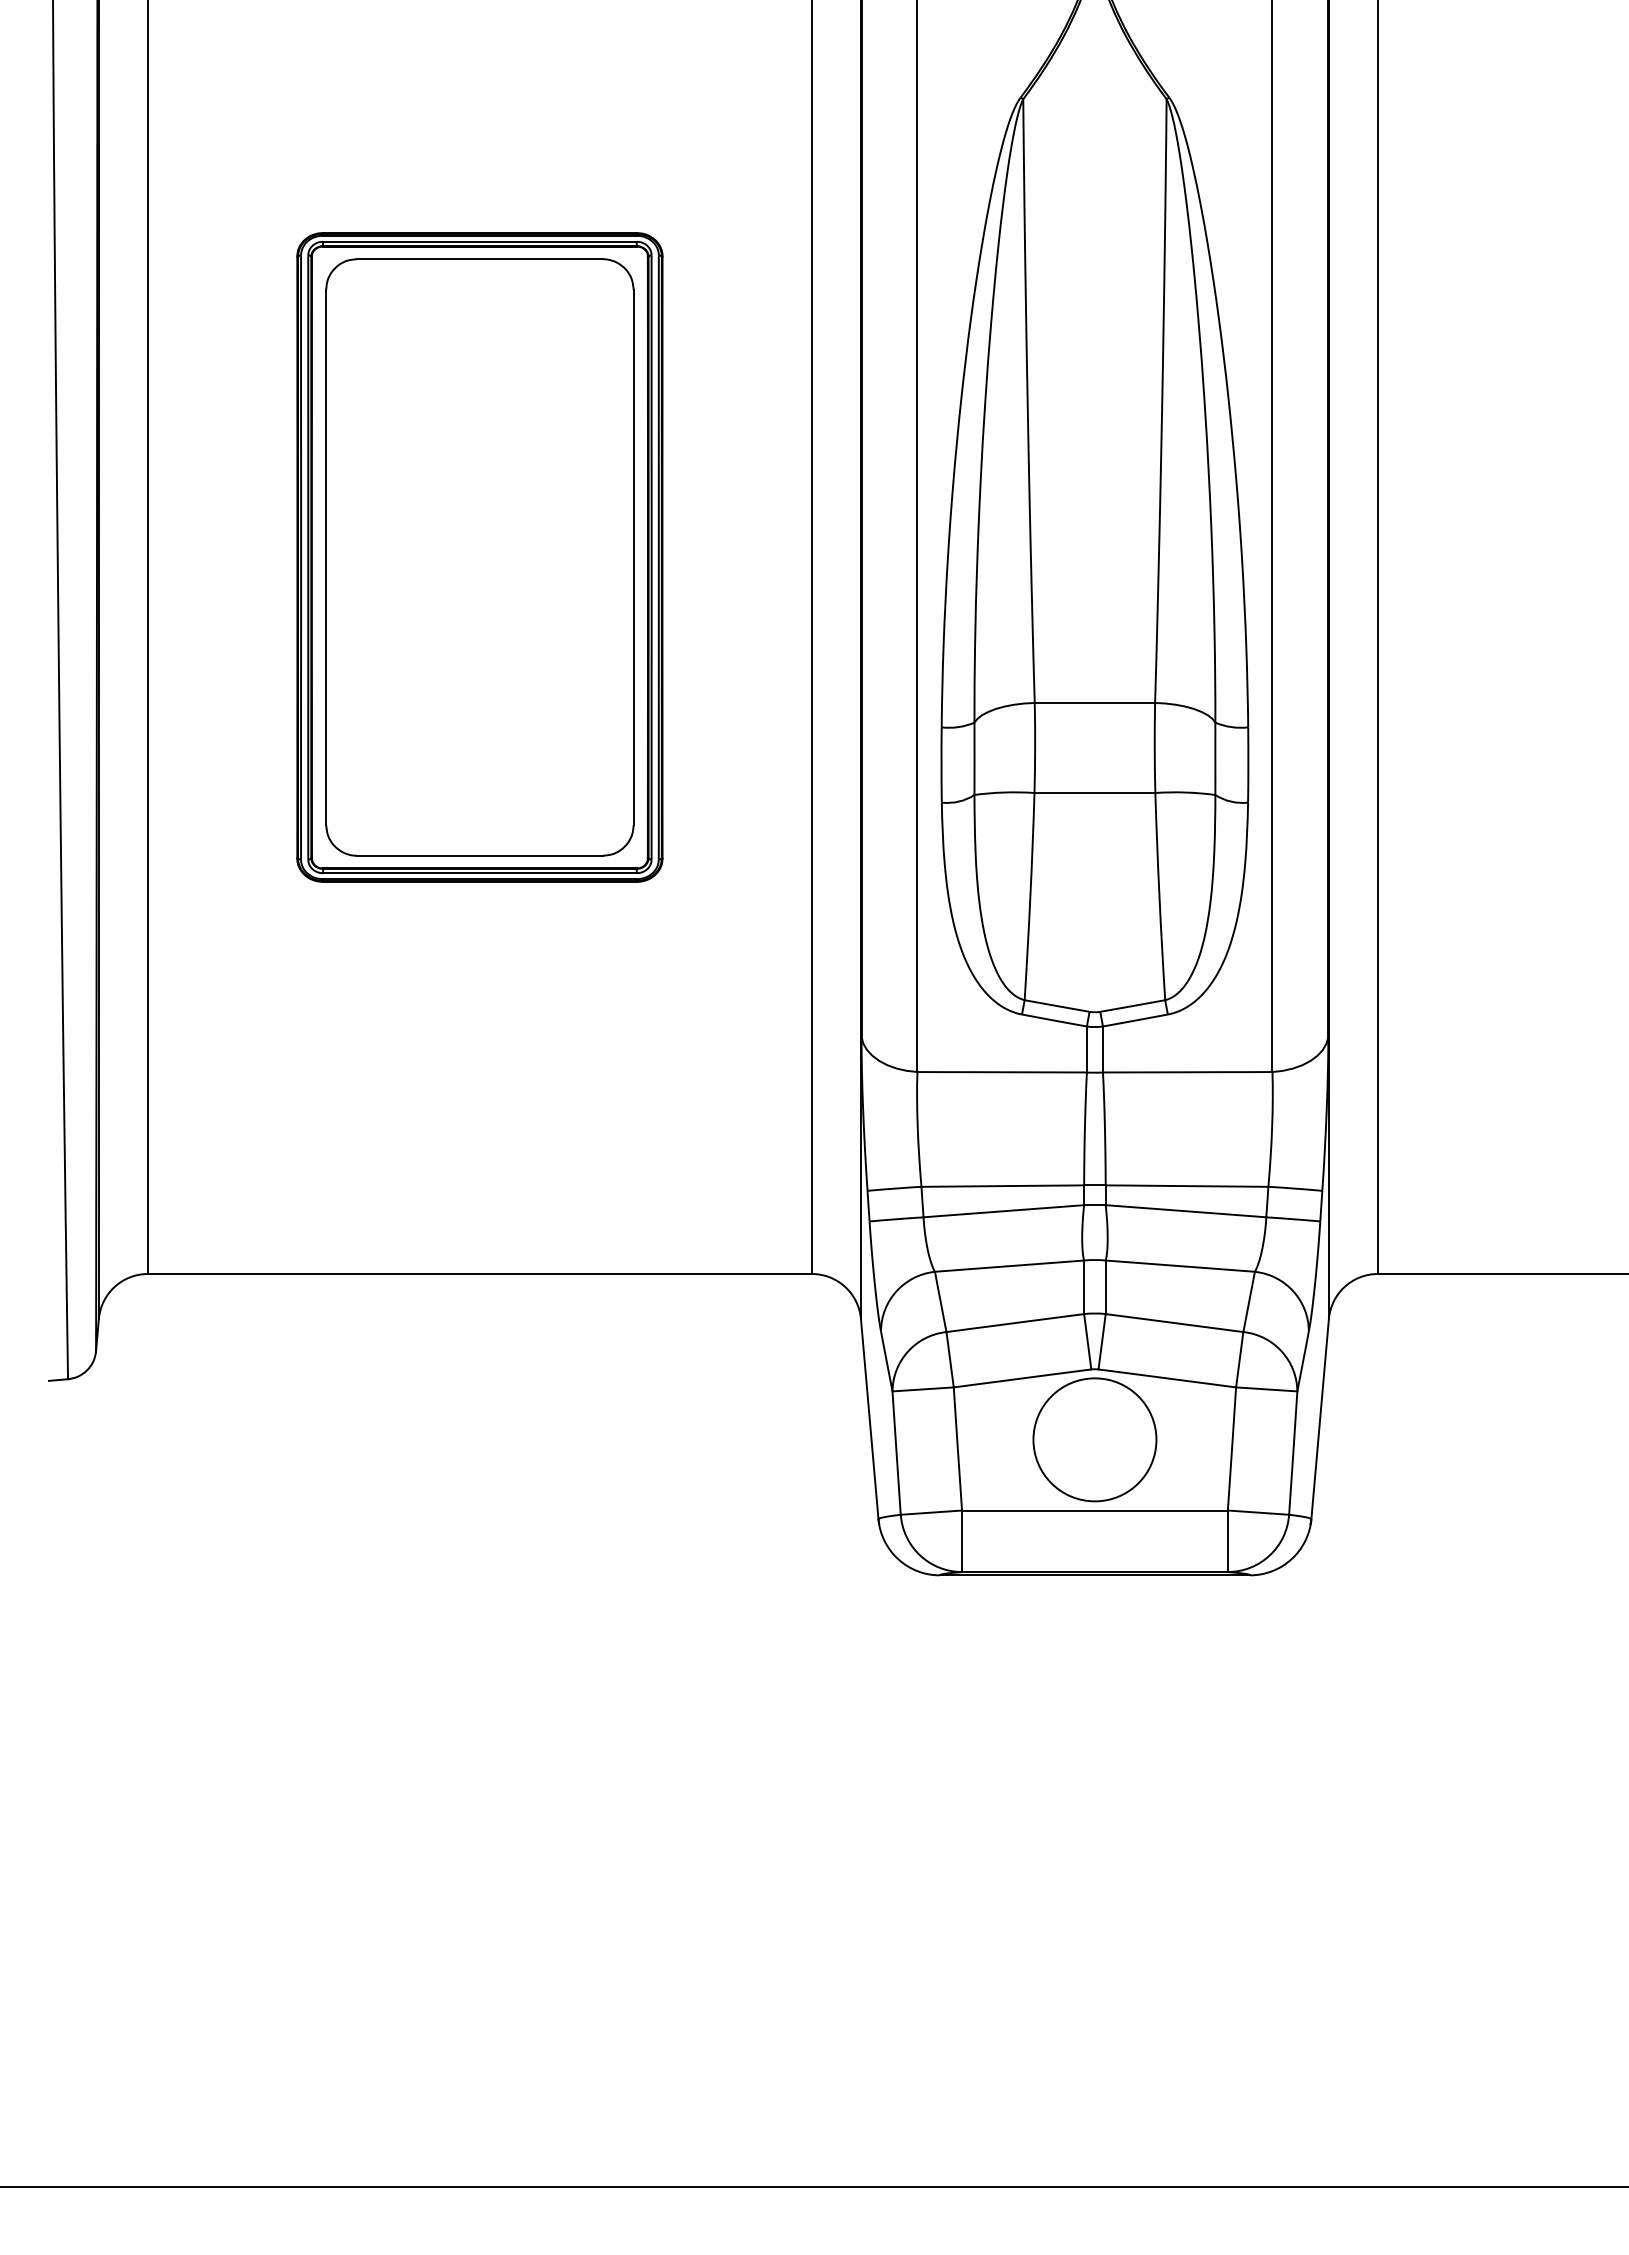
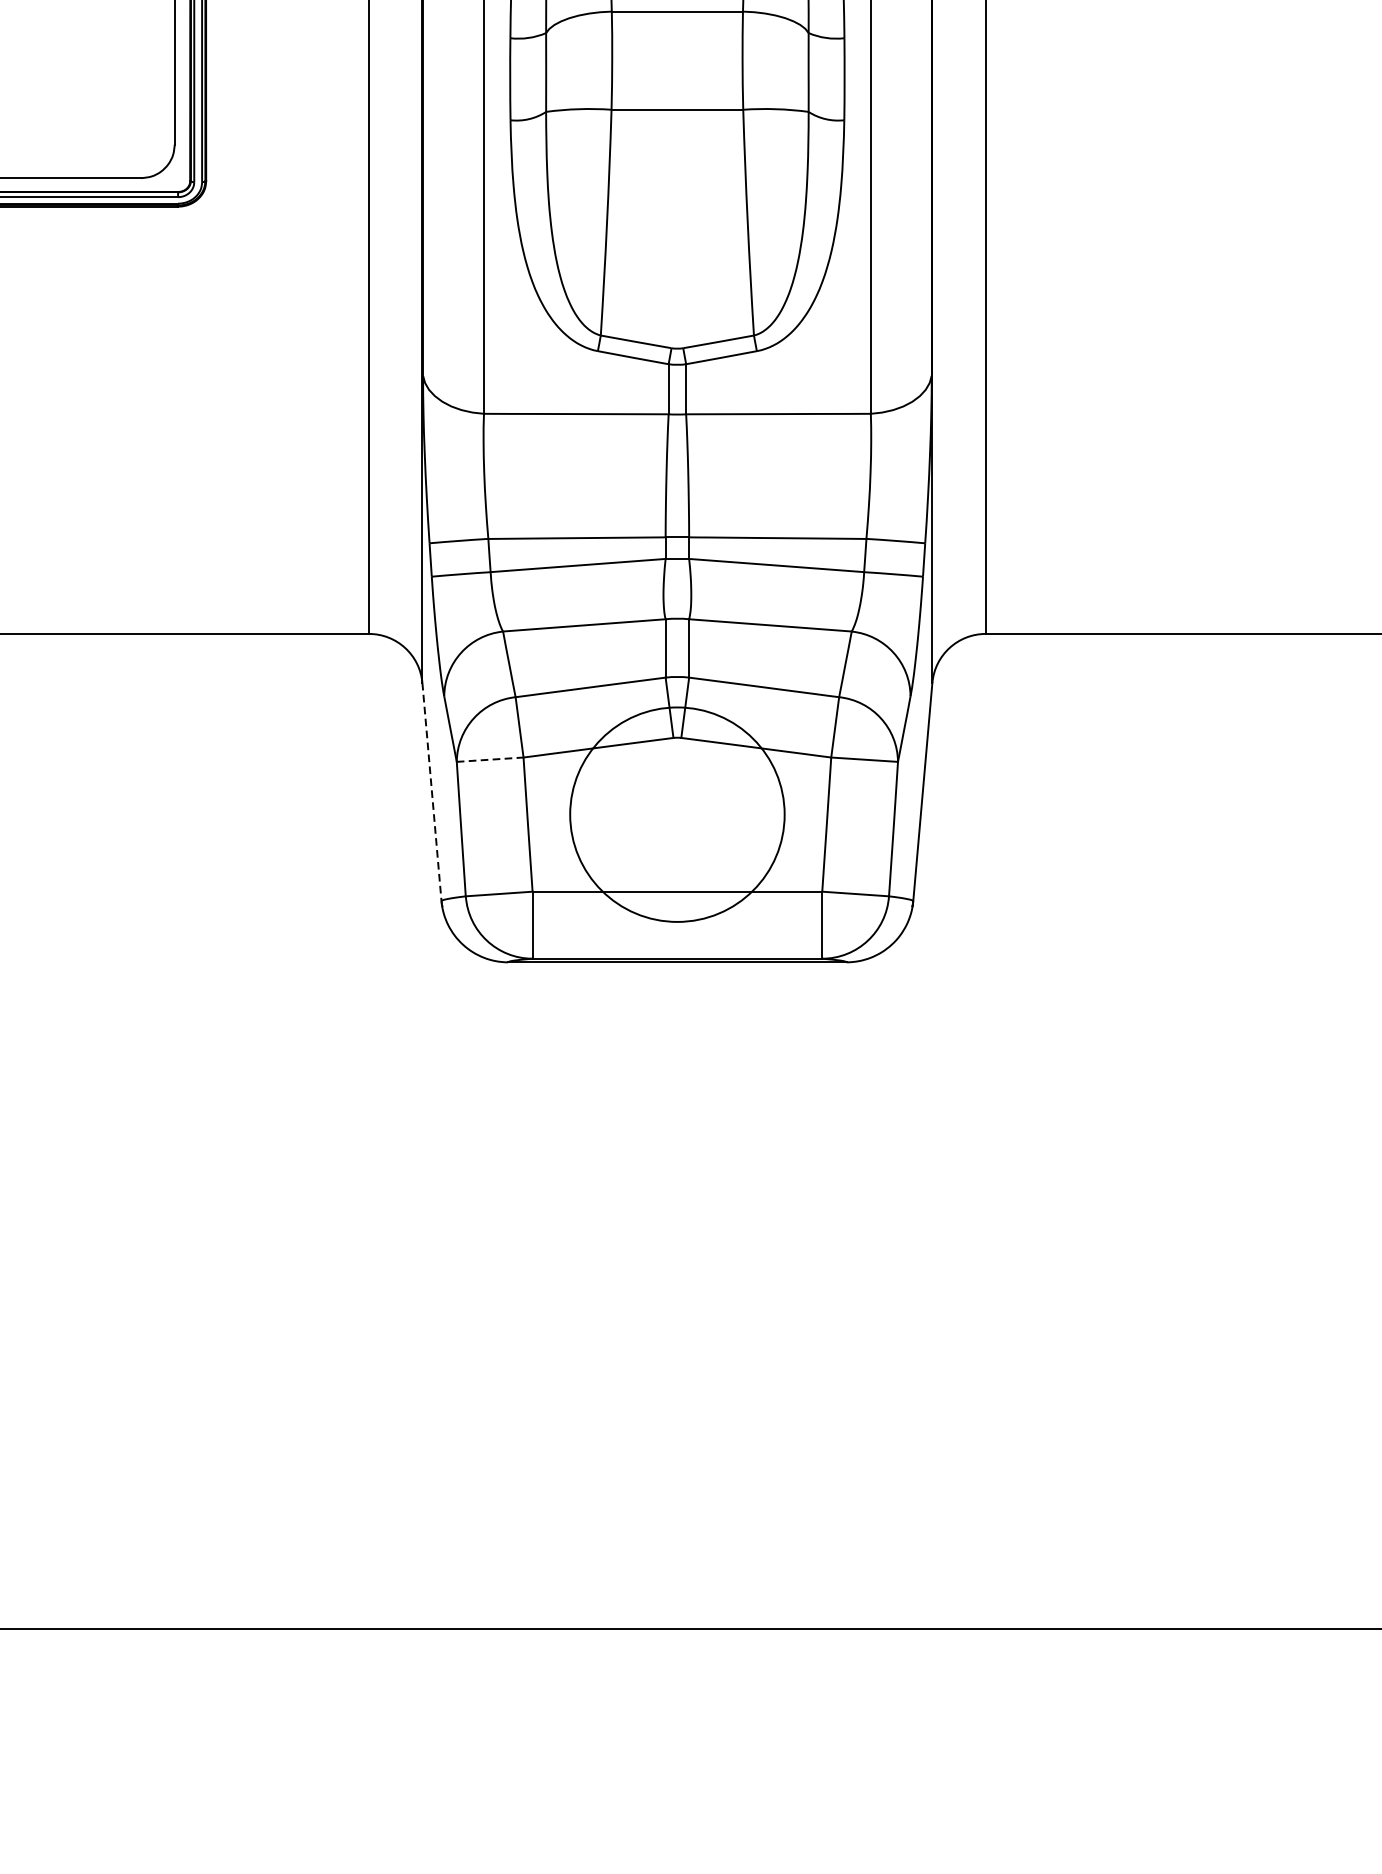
line: (923, 1389) -> (490, 759), solid -> dashed
line: (869, 1419) -> (431, 792), solid -> dashed
circle: (1094, 1439) -> (676, 814), size x1.6

